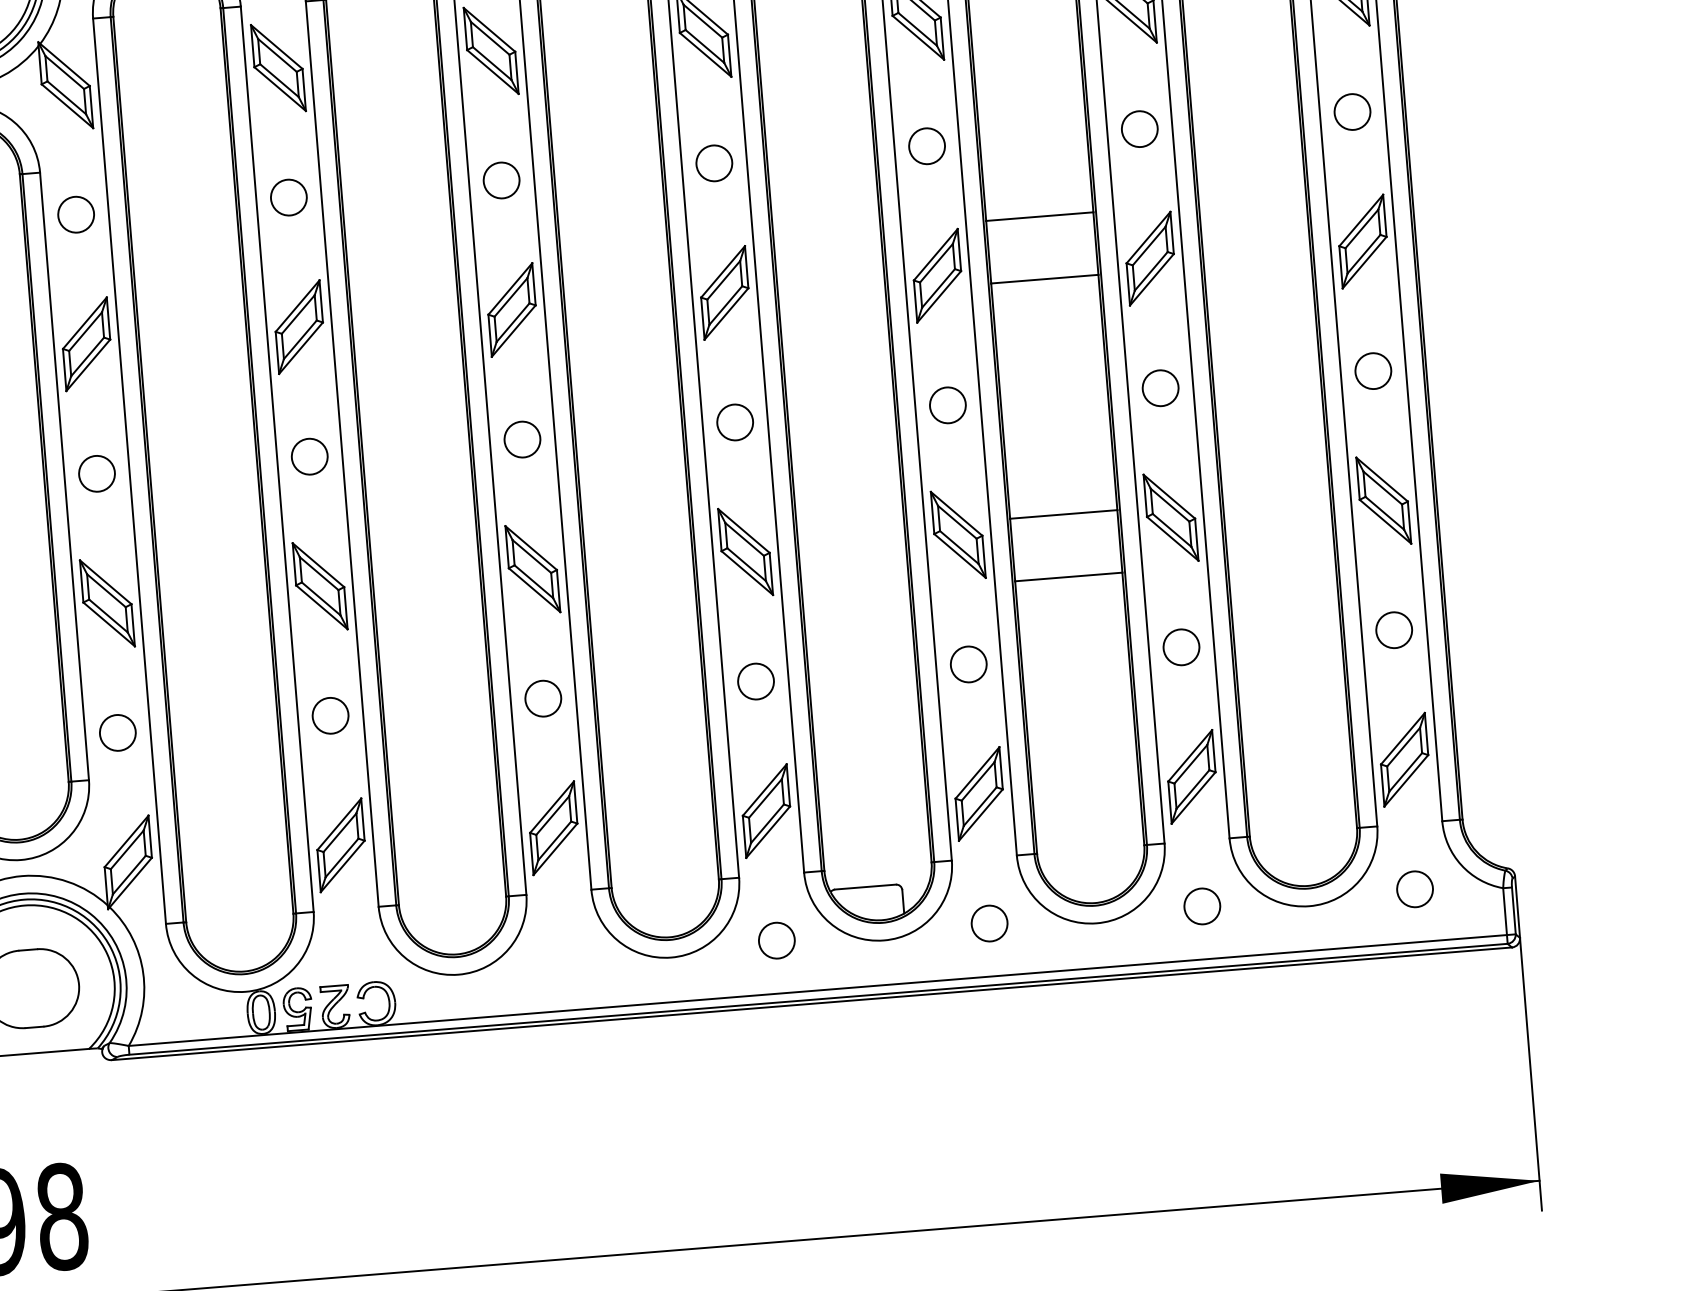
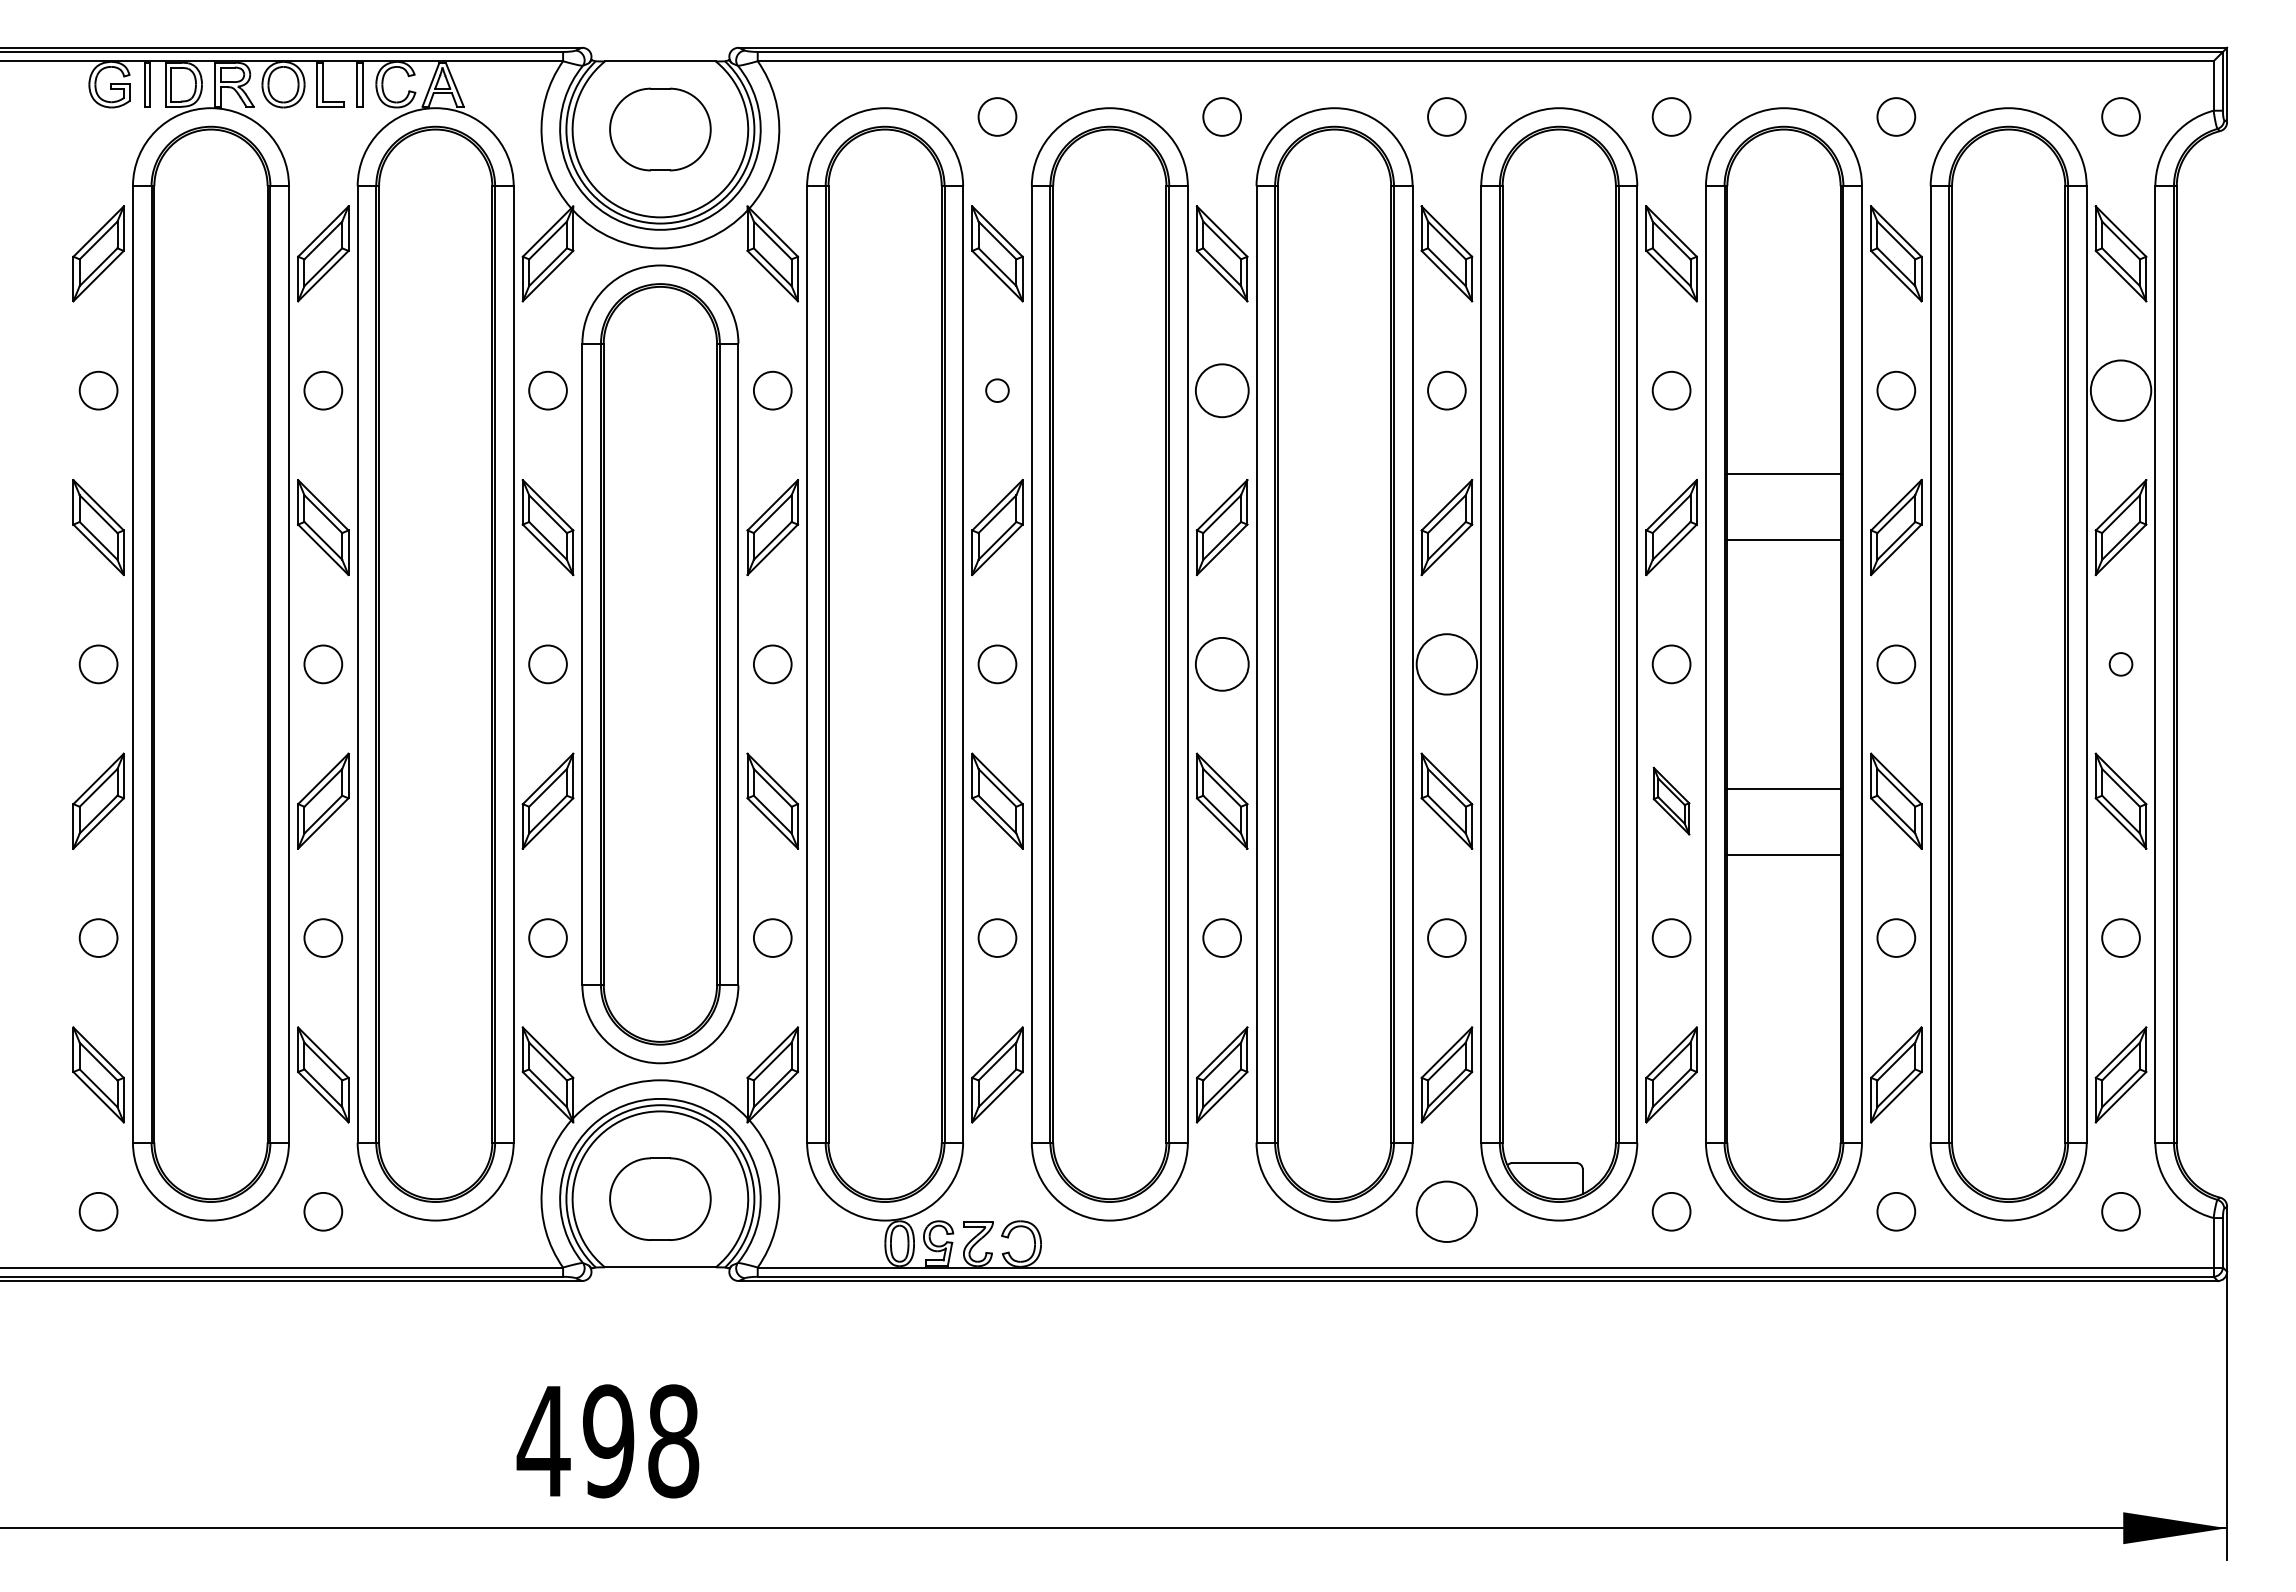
circle: (1351, 111) -> (2120, 390), size x1.6
circle: (500, 180) -> (1221, 390), size x1.4
circle: (288, 197) -> (997, 390), size x0.6
circle: (1372, 371) -> (2120, 664), size x0.6
circle: (734, 422) -> (1446, 664), size x1.6
circle: (521, 439) -> (1221, 664), size x1.4
part: (958, 534) -> (1671, 800), size x0.7
circle: (776, 940) -> (1446, 1211), size x1.6

